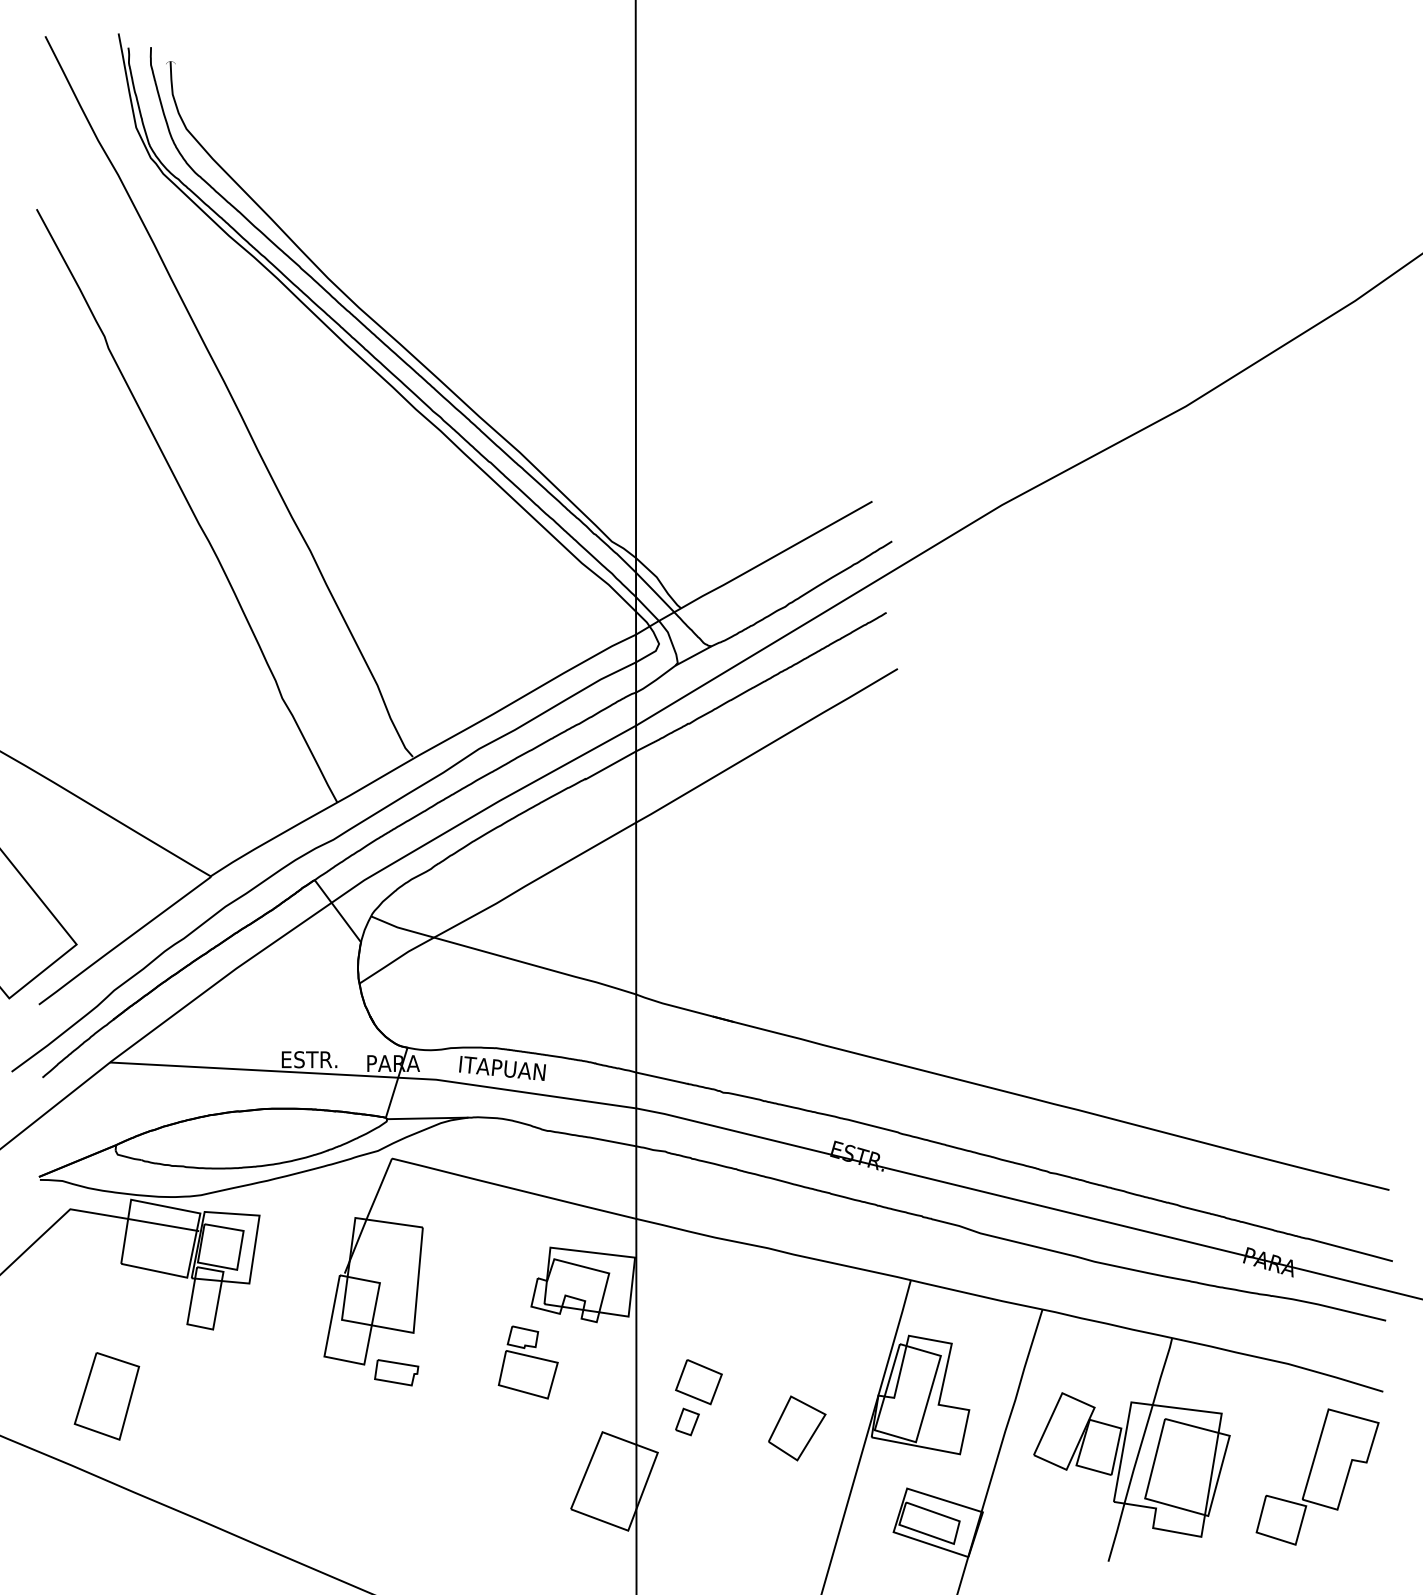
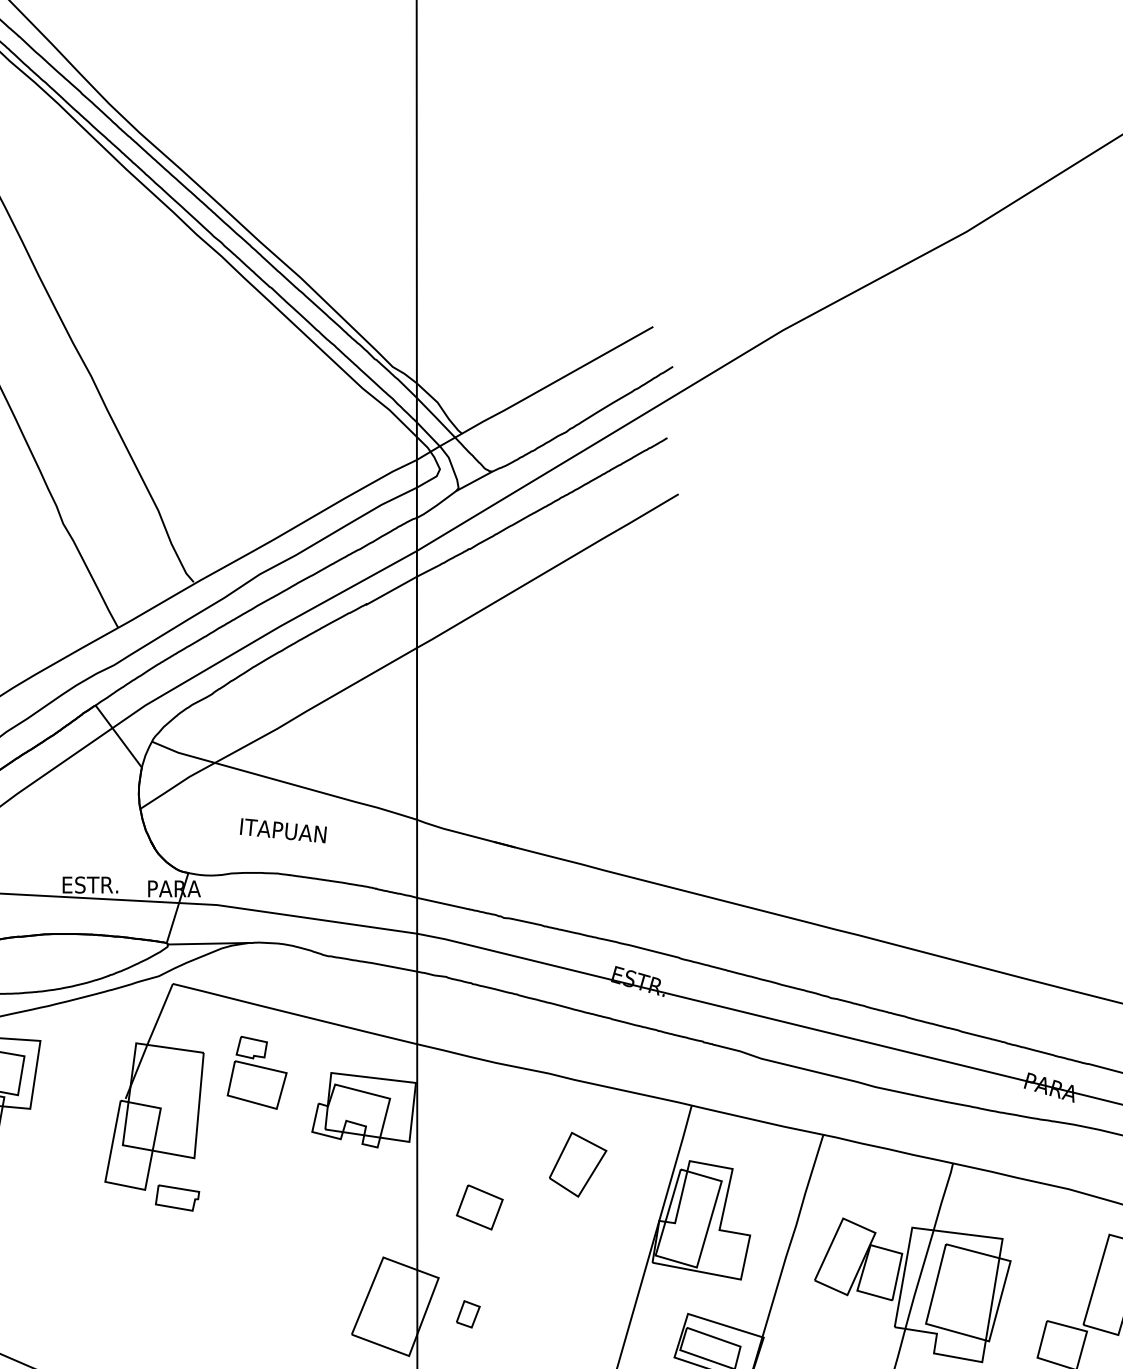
text: (502, 1068) -> (283, 830), moved
part: (527, 1362) -> (256, 1072), moved
part: (687, 1421) -> (468, 1313), moved
part: (797, 1428) -> (578, 1164), moved

